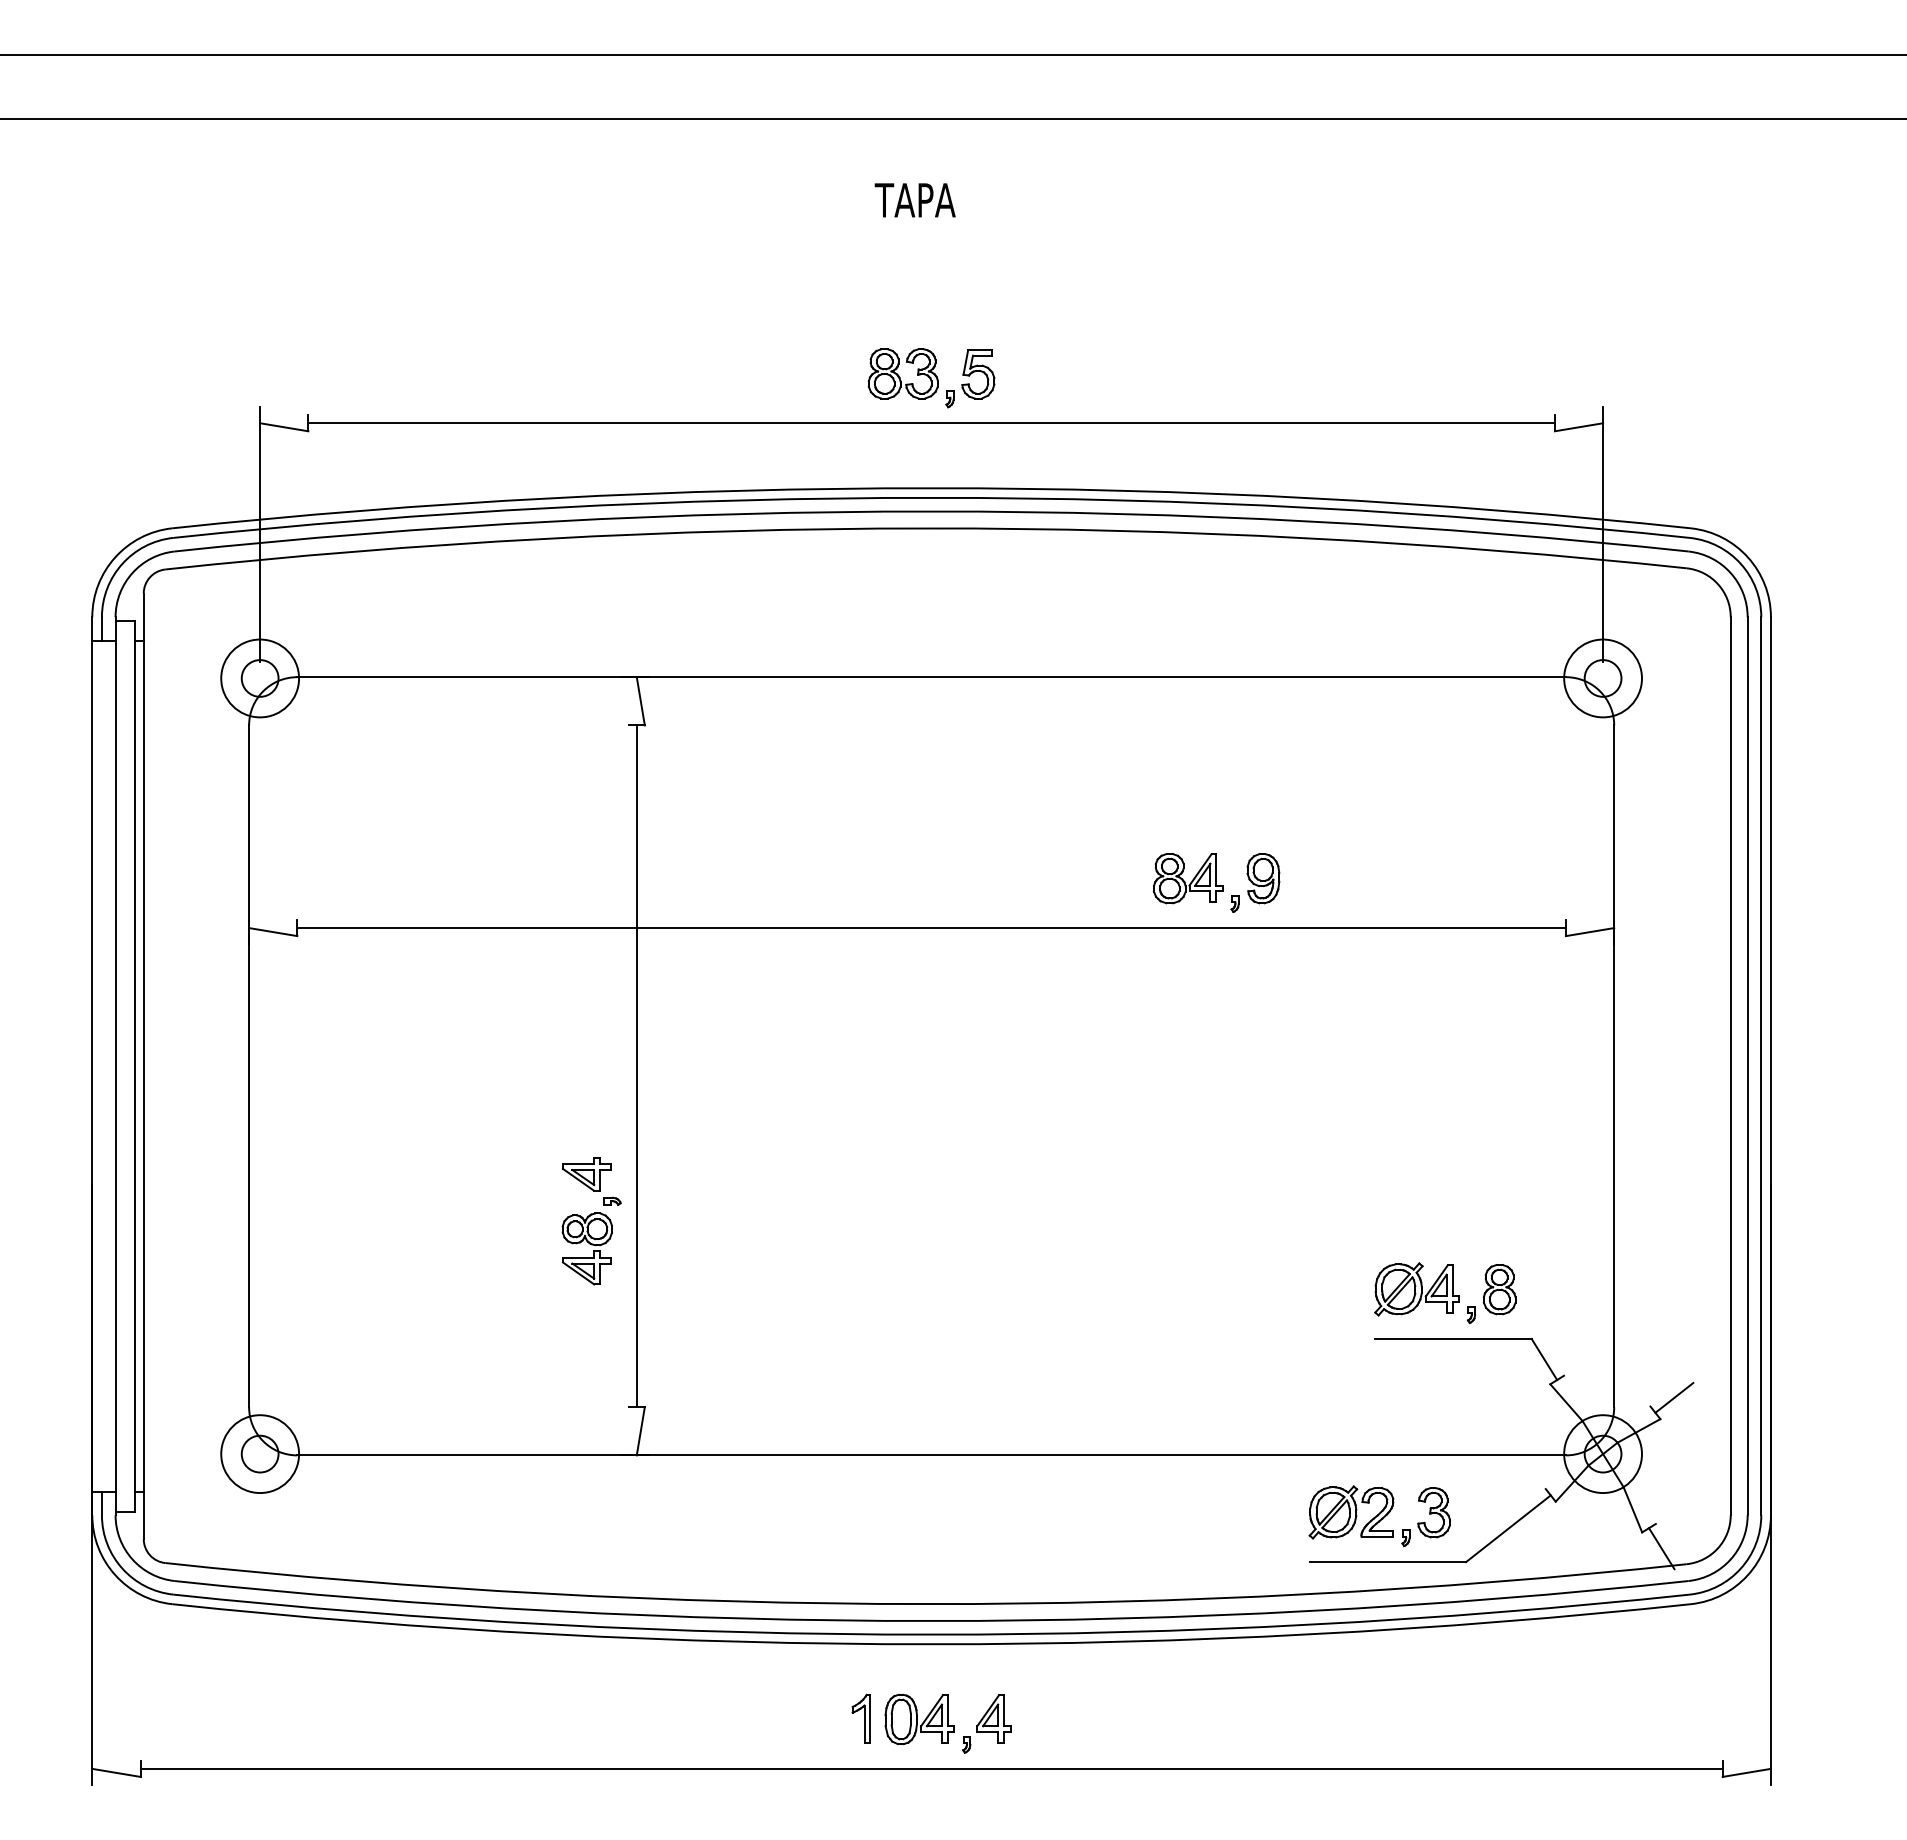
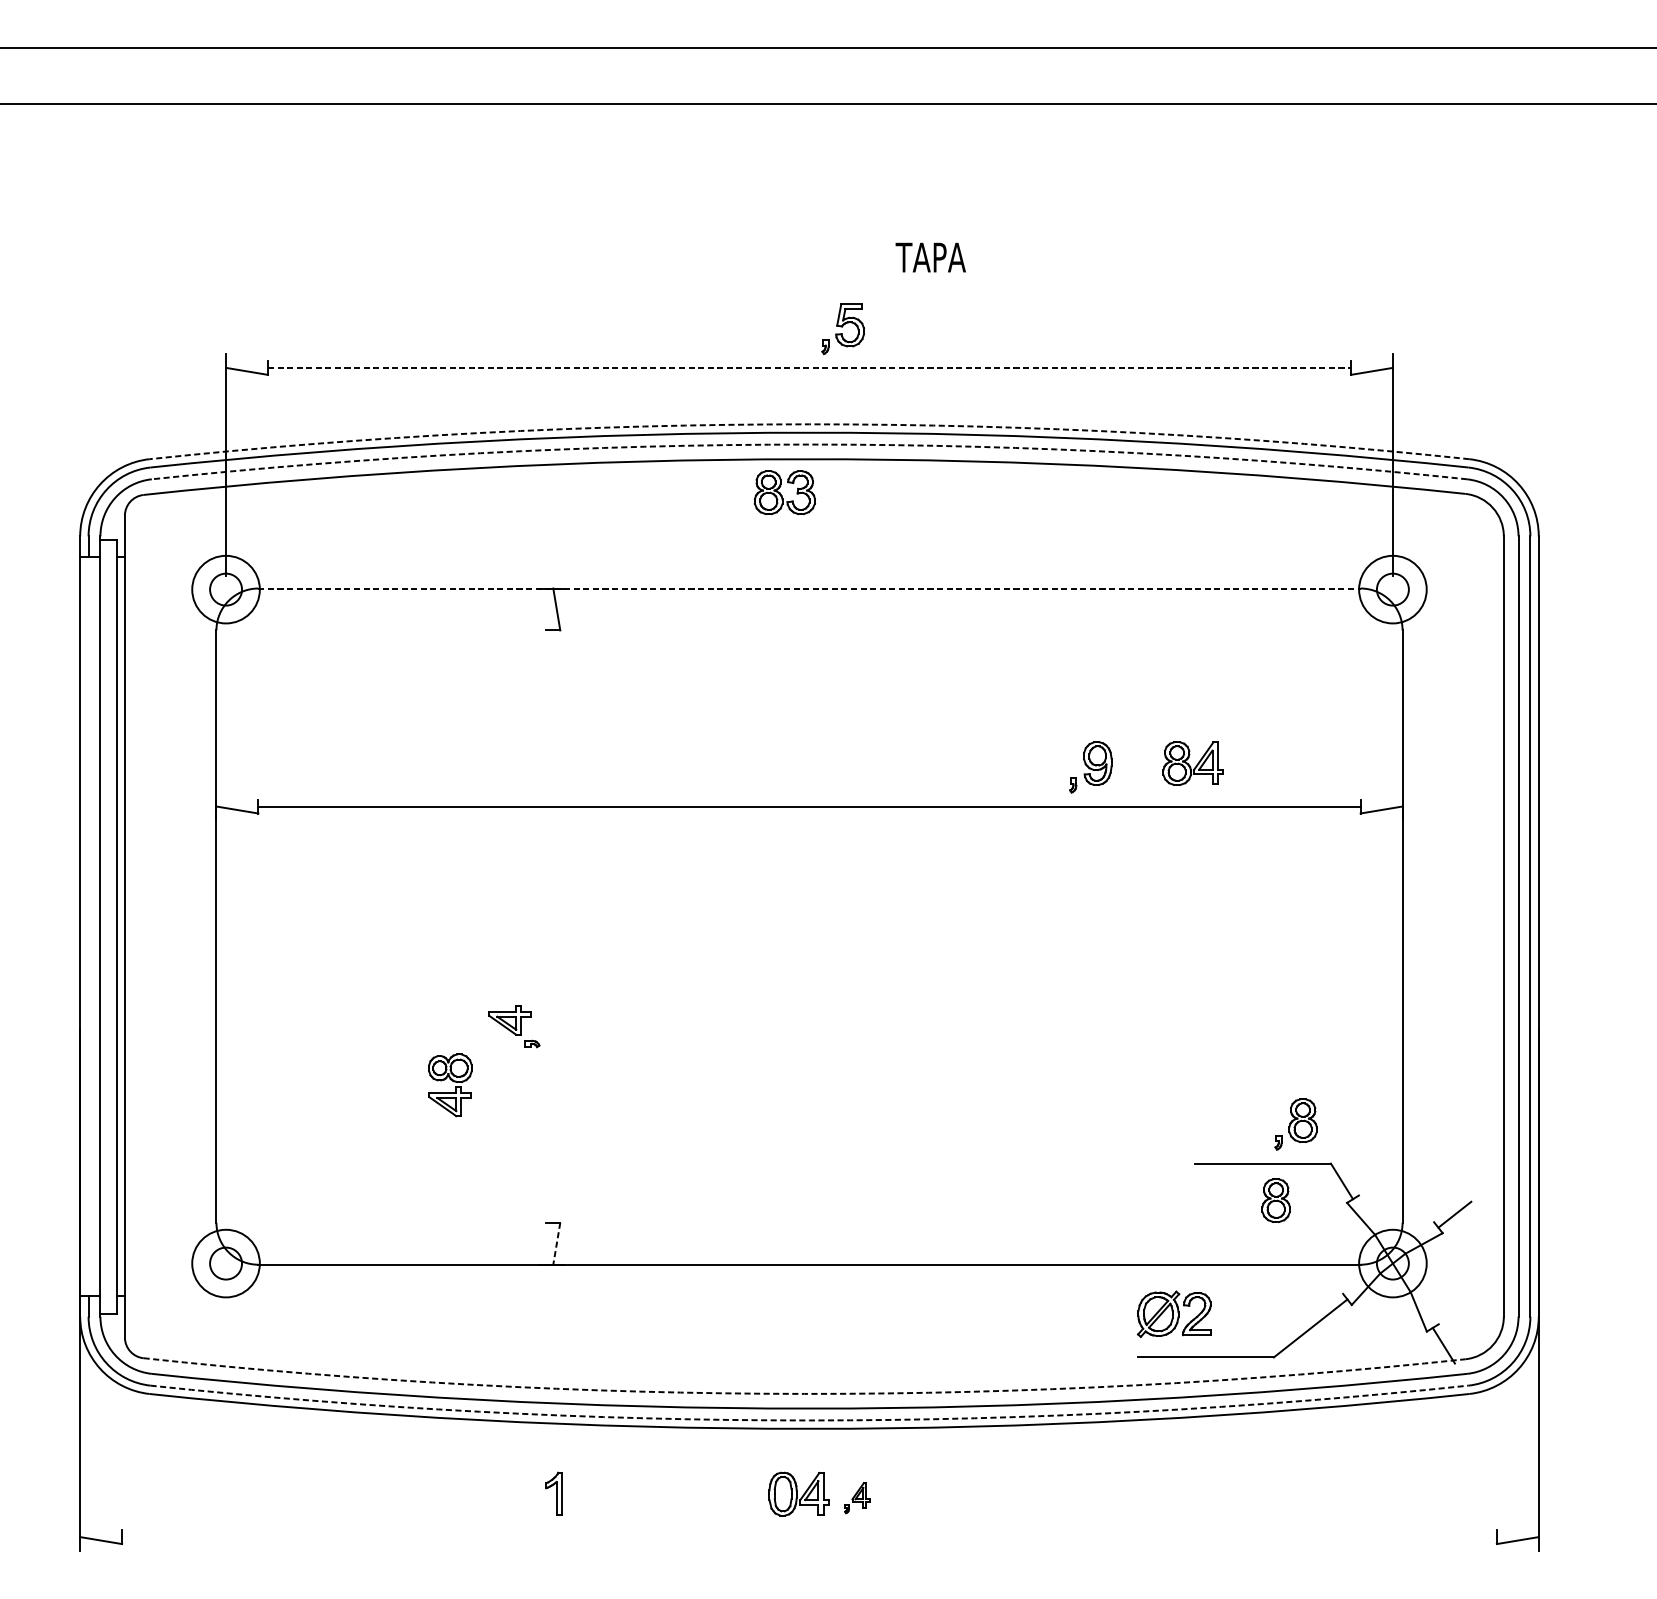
text: (914, 200) -> (930, 257), moved
part: (902, 373) -> (784, 492), moved
line: (932, 423) -> (810, 368), solid -> dashed
arc: (931, 488) -> (809, 424), solid -> dashed
arc: (931, 511) -> (809, 444), solid -> dashed
line: (932, 677) -> (810, 588), solid -> dashed
part: (1188, 878) -> (1193, 763), moved
line: (636, 1066) -> (553, 926), removed
part: (586, 1248) -> (449, 1084), moved
part: (1416, 1289) -> (1230, 1120), removed
part: (1468, 1381) -> (1275, 1200), added
line: (640, 1431) -> (556, 1243), solid -> dashed
part: (1425, 1517) -> (1238, 1318), removed
arc: (925, 1604) -> (804, 1394), solid -> dashed
arc: (931, 1634) -> (809, 1420), solid -> dashed
part: (860, 1718) -> (553, 1493), moved
part: (986, 1723) -> (857, 1497), size x0.6
line: (931, 1768) -> (809, 1536), removed

